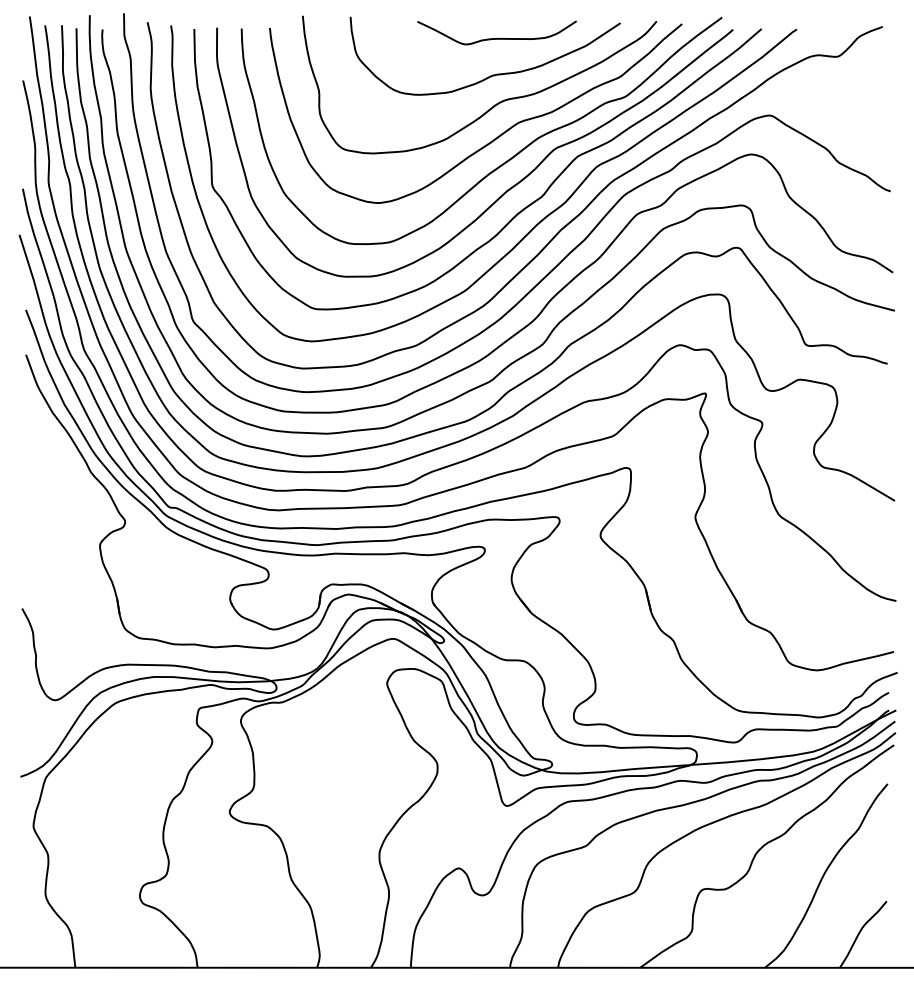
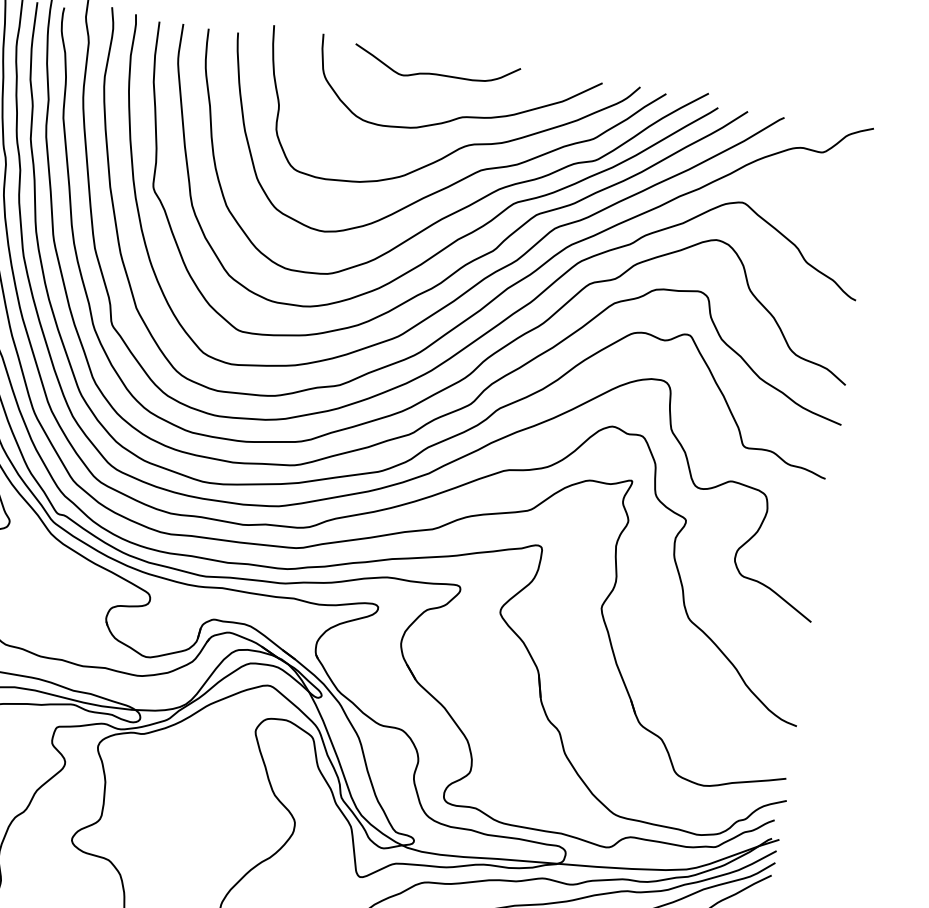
curve: (496, 38) -> (435, 73), moved

